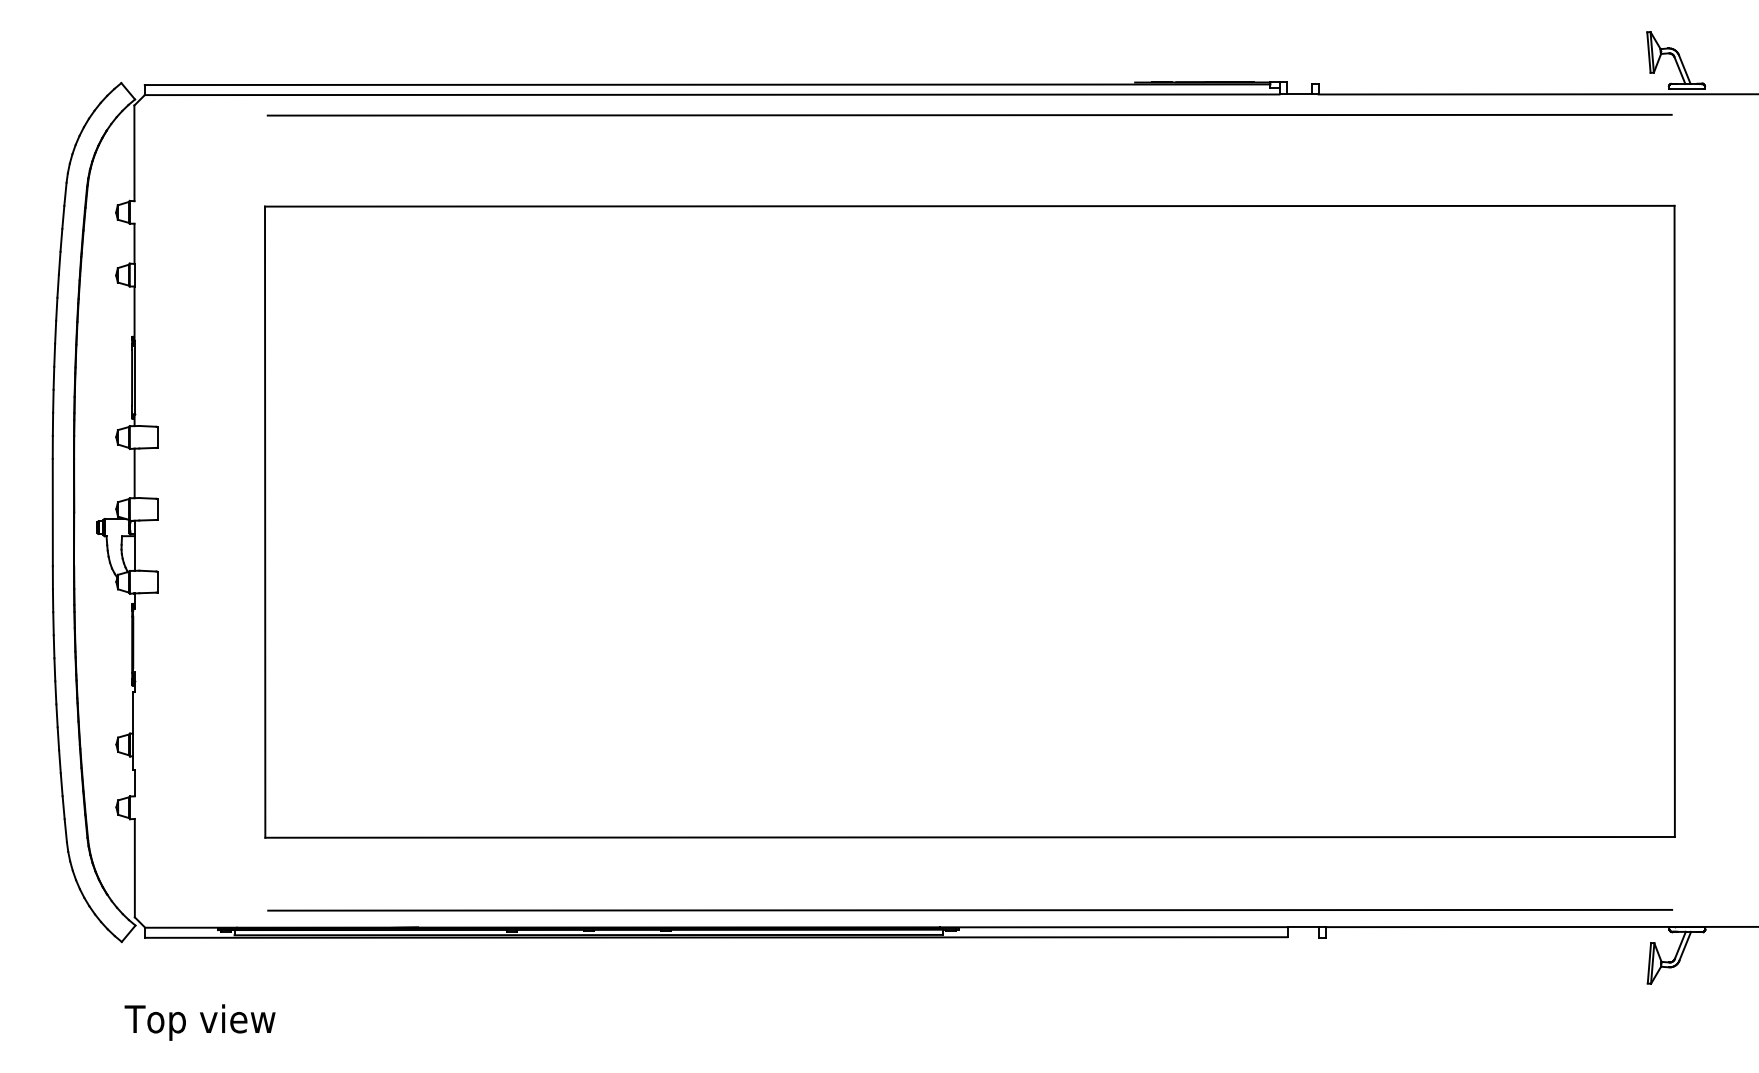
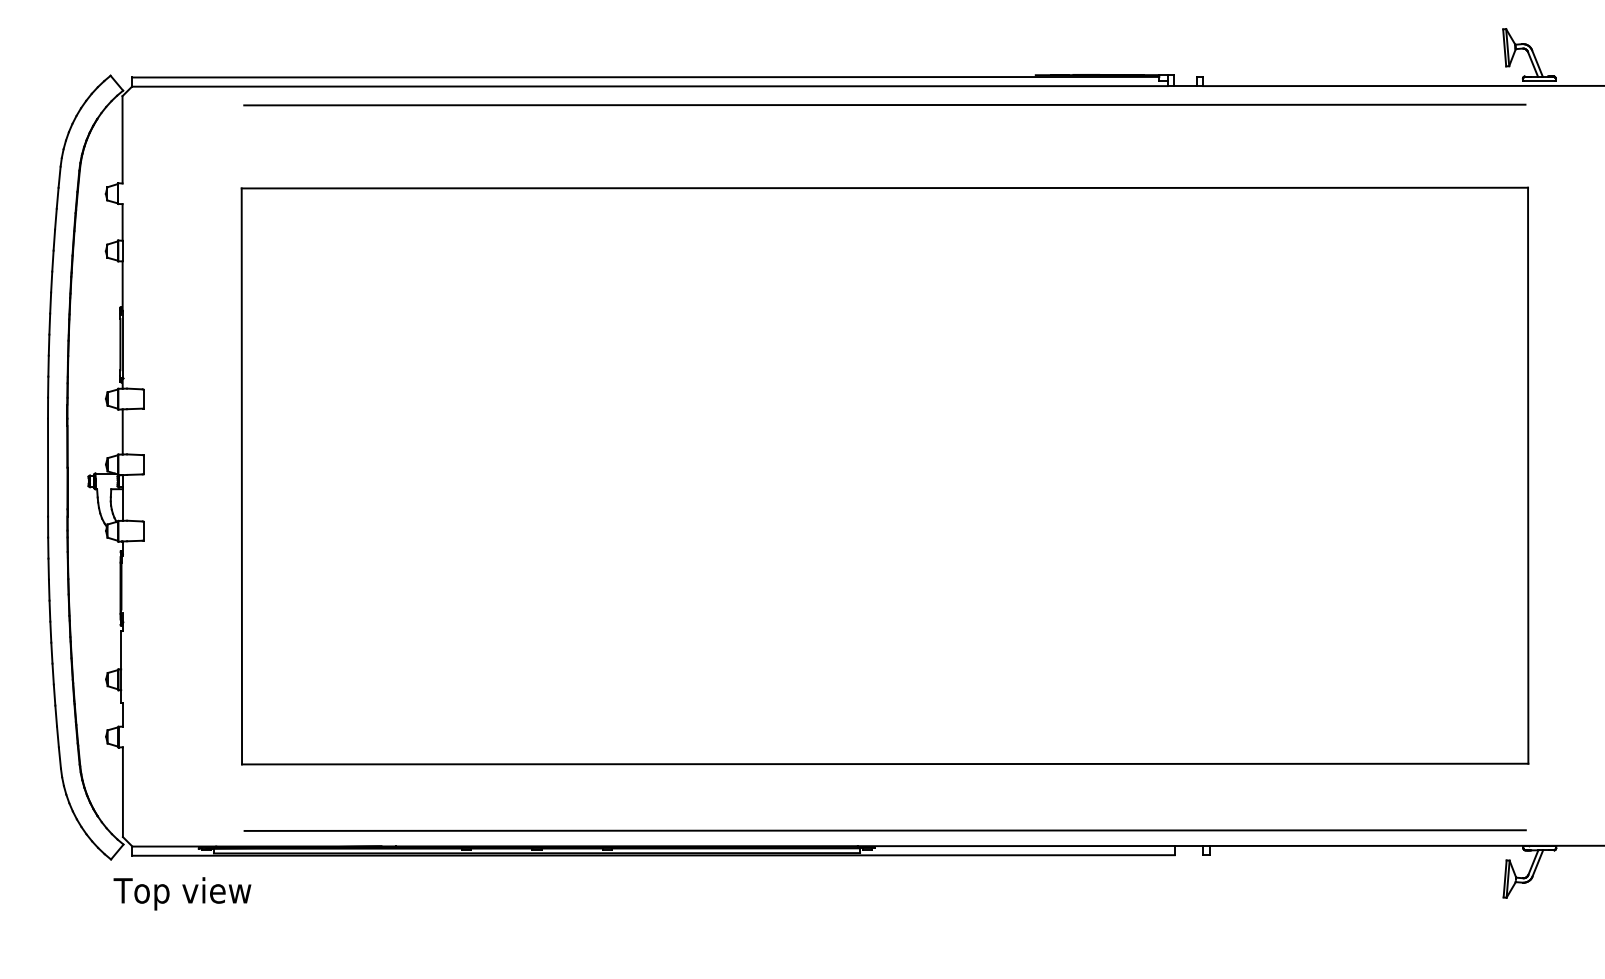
text: (199, 1022) -> (181, 893), moved

